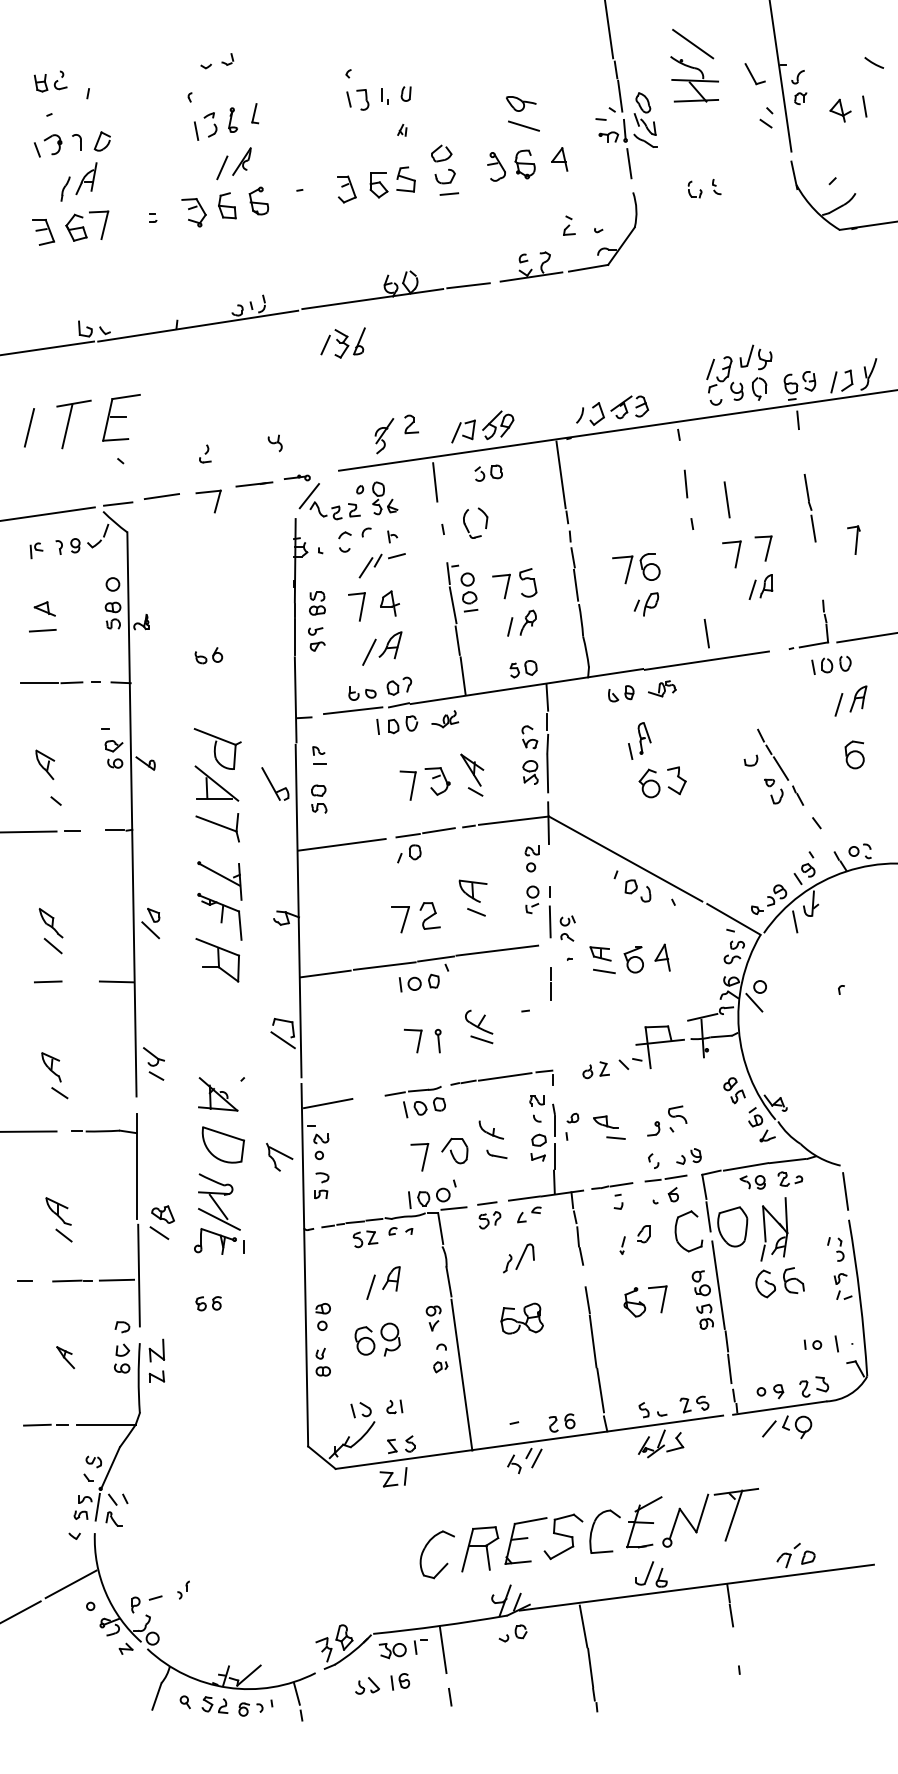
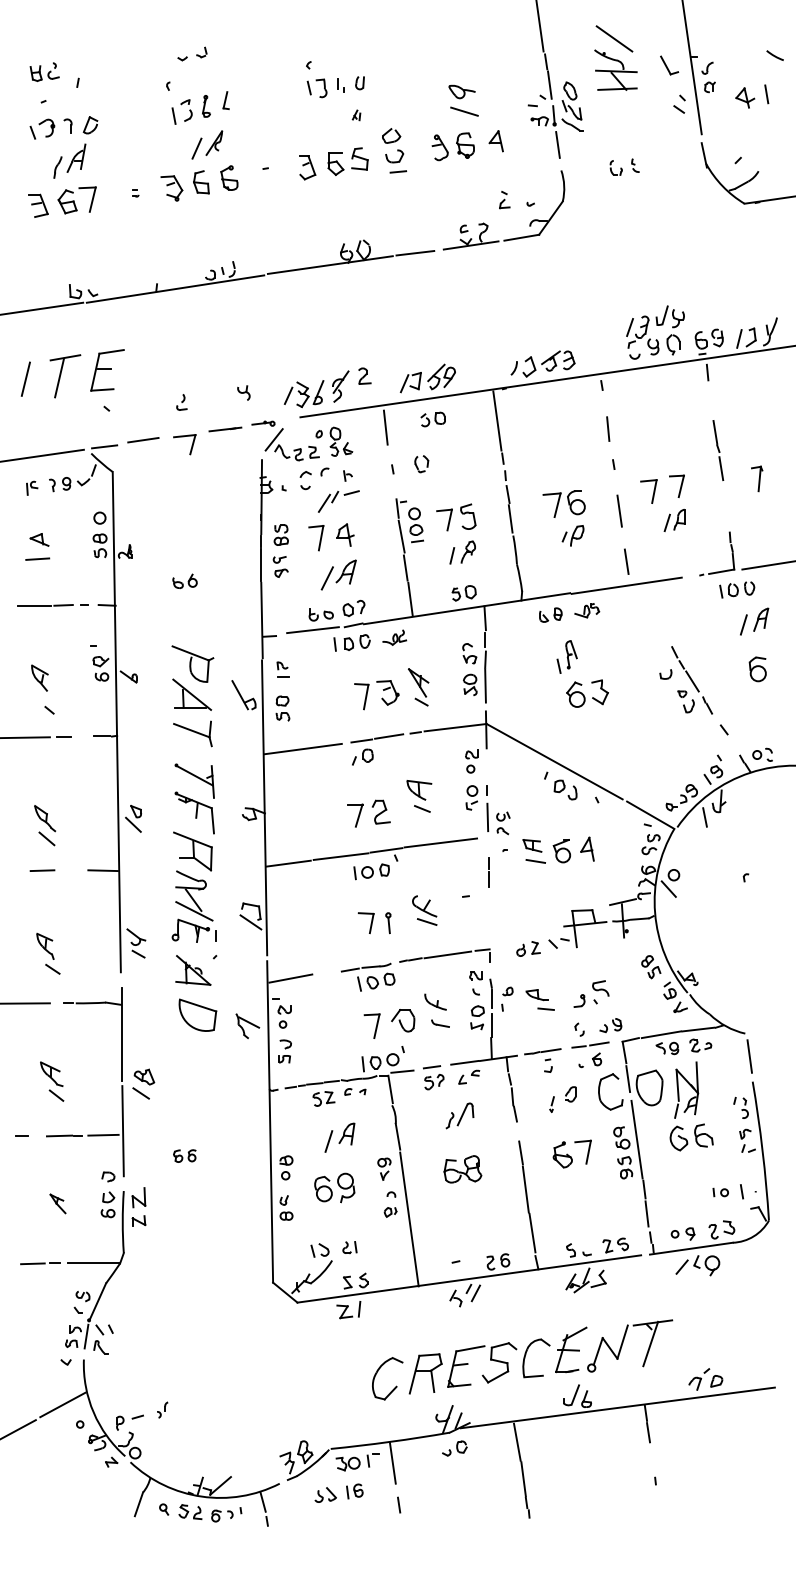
part: (342, 343) -> (303, 394), moved
line: (726, 499) -> (619, 510), moved
part: (475, 523) -> (421, 464), size x0.62
part: (218, 1213) -> (193, 906), moved

